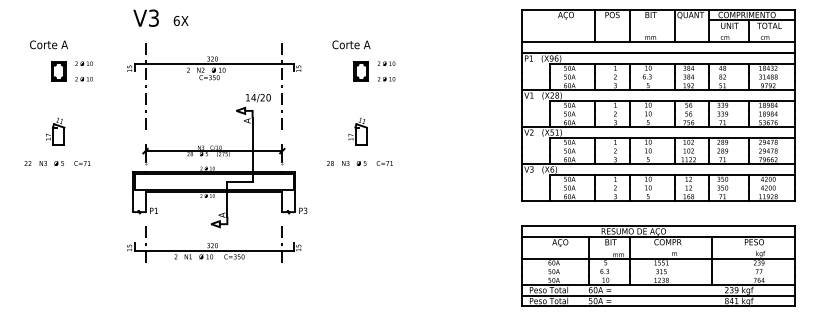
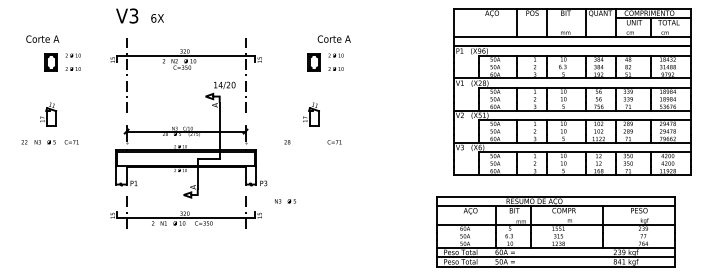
text: (351, 44) -> (334, 38), moved
text: (354, 163) -> (285, 201), moved
part: (658, 265) -> (555, 230), moved

